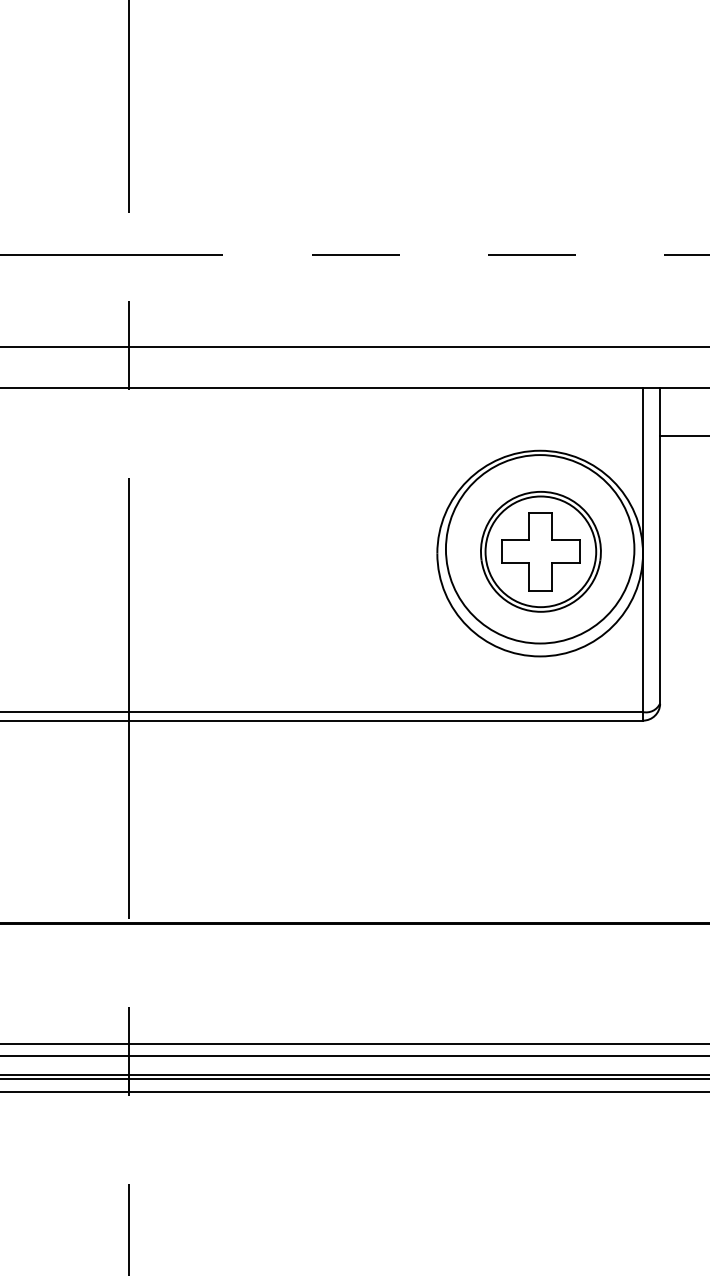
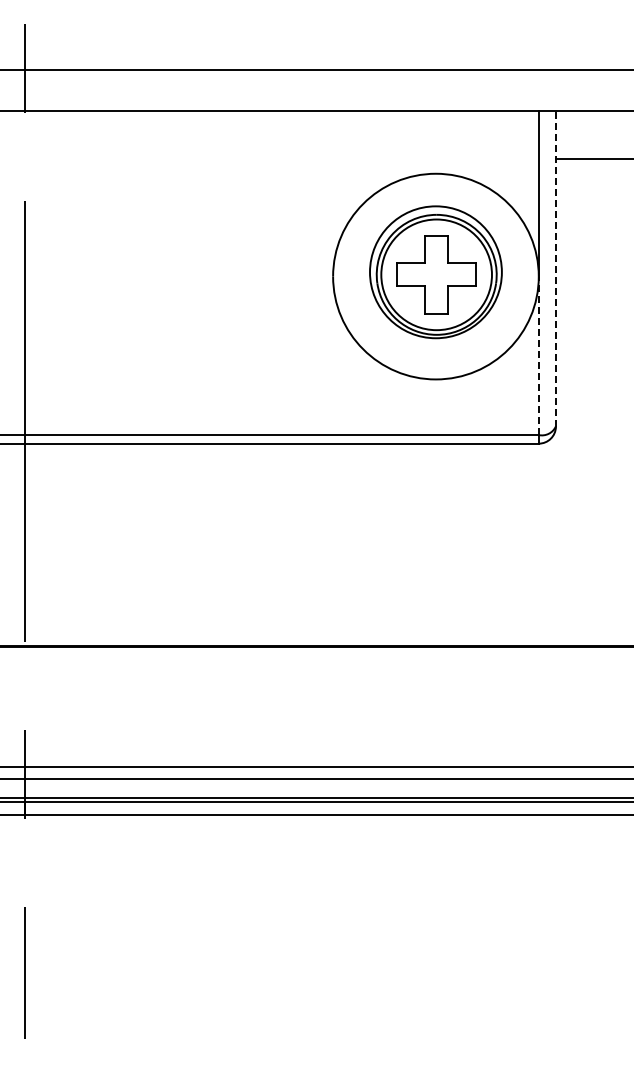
line: (660, 545) -> (556, 268), solid -> dashed
circle: (539, 549) -> (435, 272), size x0.7
line: (643, 632) -> (539, 355), solid -> dashed

